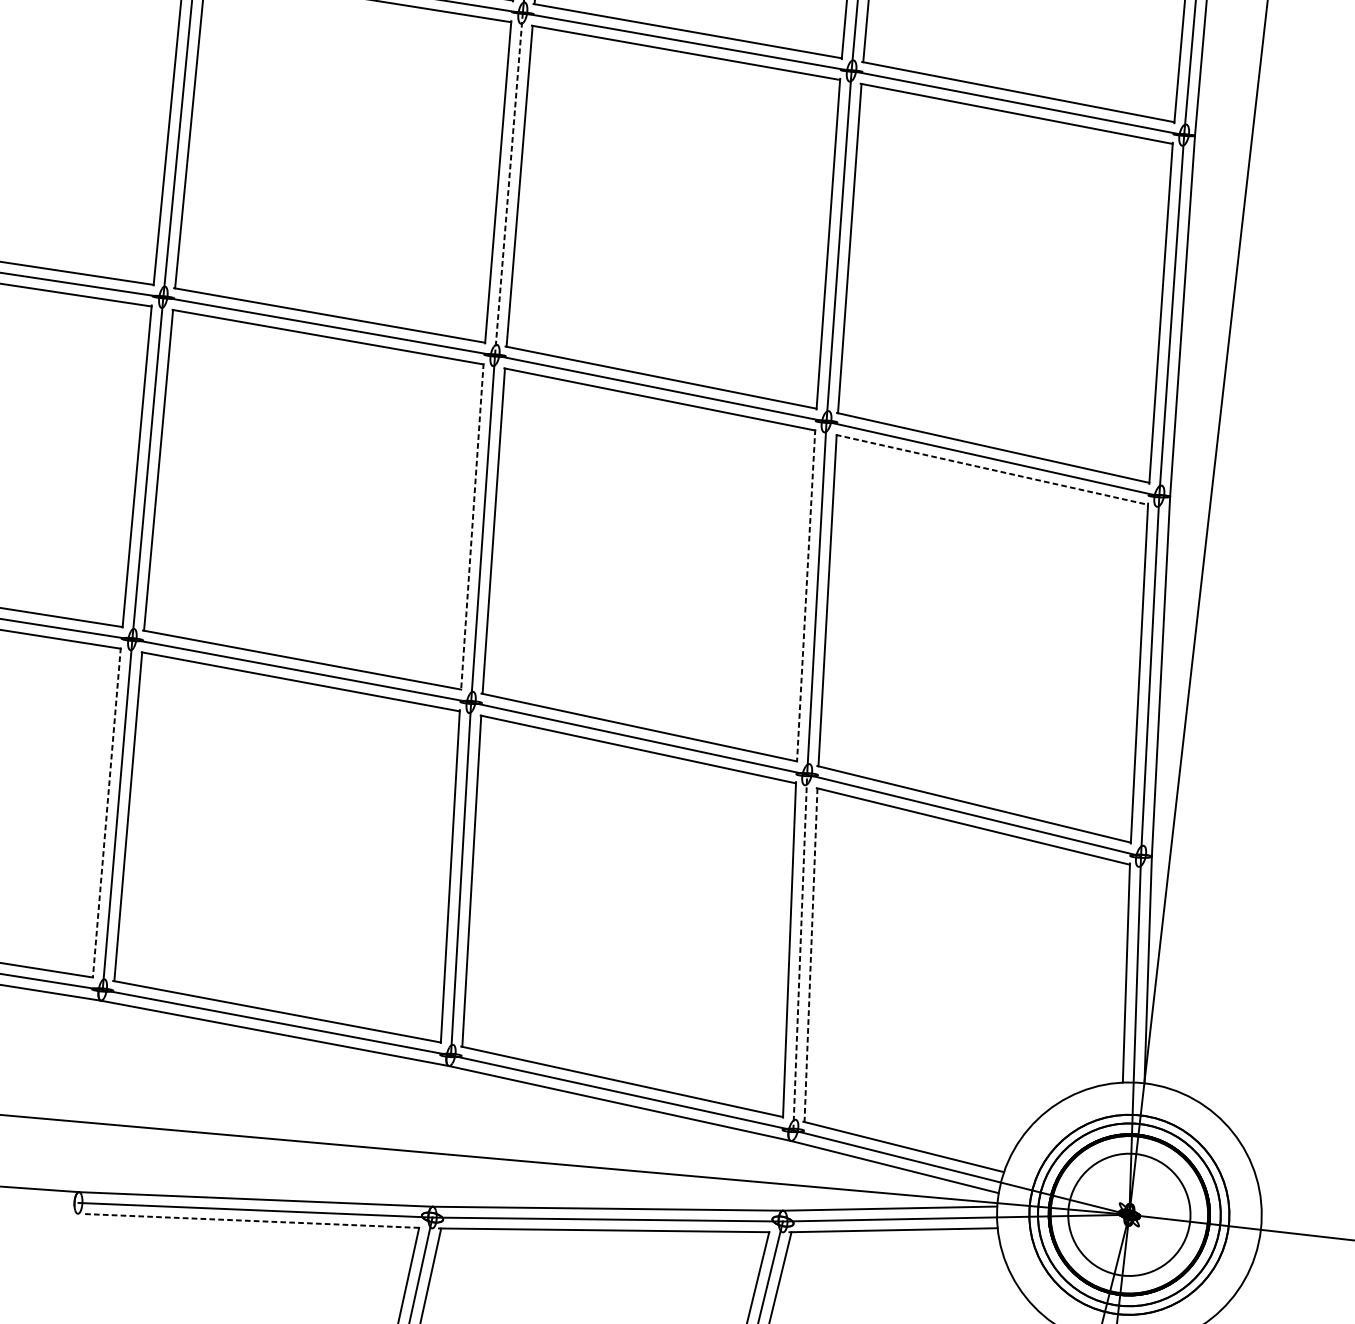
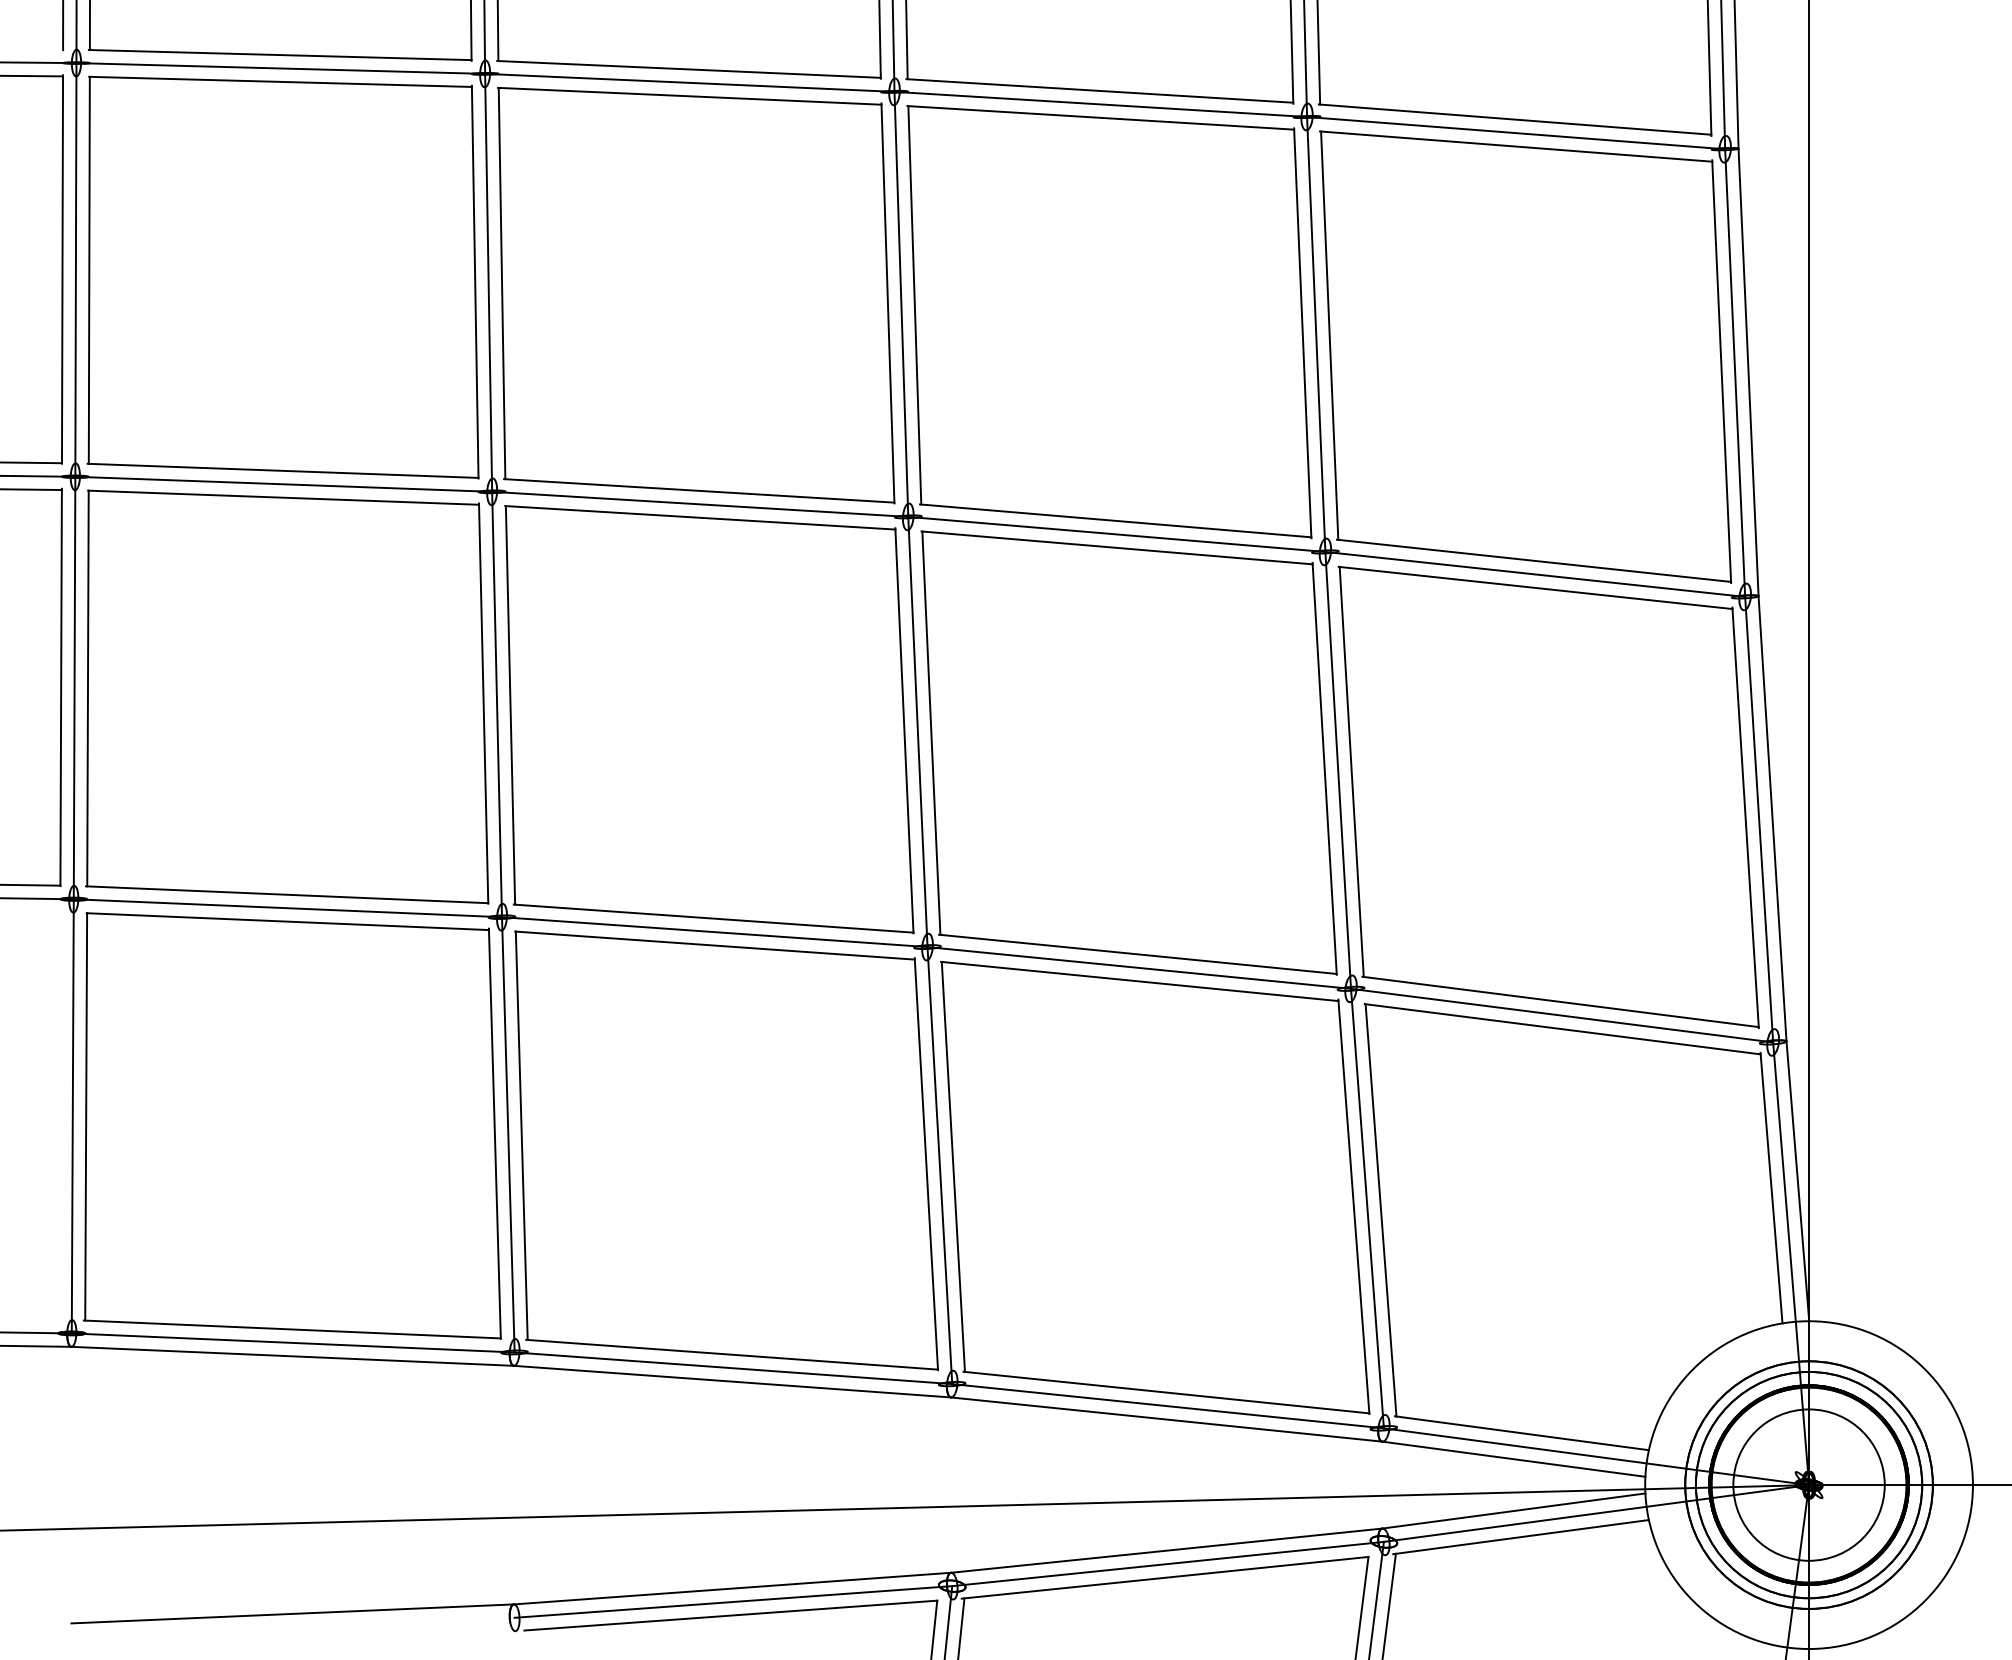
line: (509, 184) -> (901, 304), dashed -> solid
line: (992, 470) -> (1536, 588), dashed -> solid
line: (472, 526) -> (904, 730), dashed -> solid
line: (805, 596) -> (1324, 769), dashed -> solid
line: (106, 813) -> (494, 1134), dashed -> solid
line: (800, 952) -> (1367, 1208), dashed -> solid
line: (811, 955) -> (1381, 1210), dashed -> solid
line: (251, 1220) -> (730, 1615), dashed -> solid

